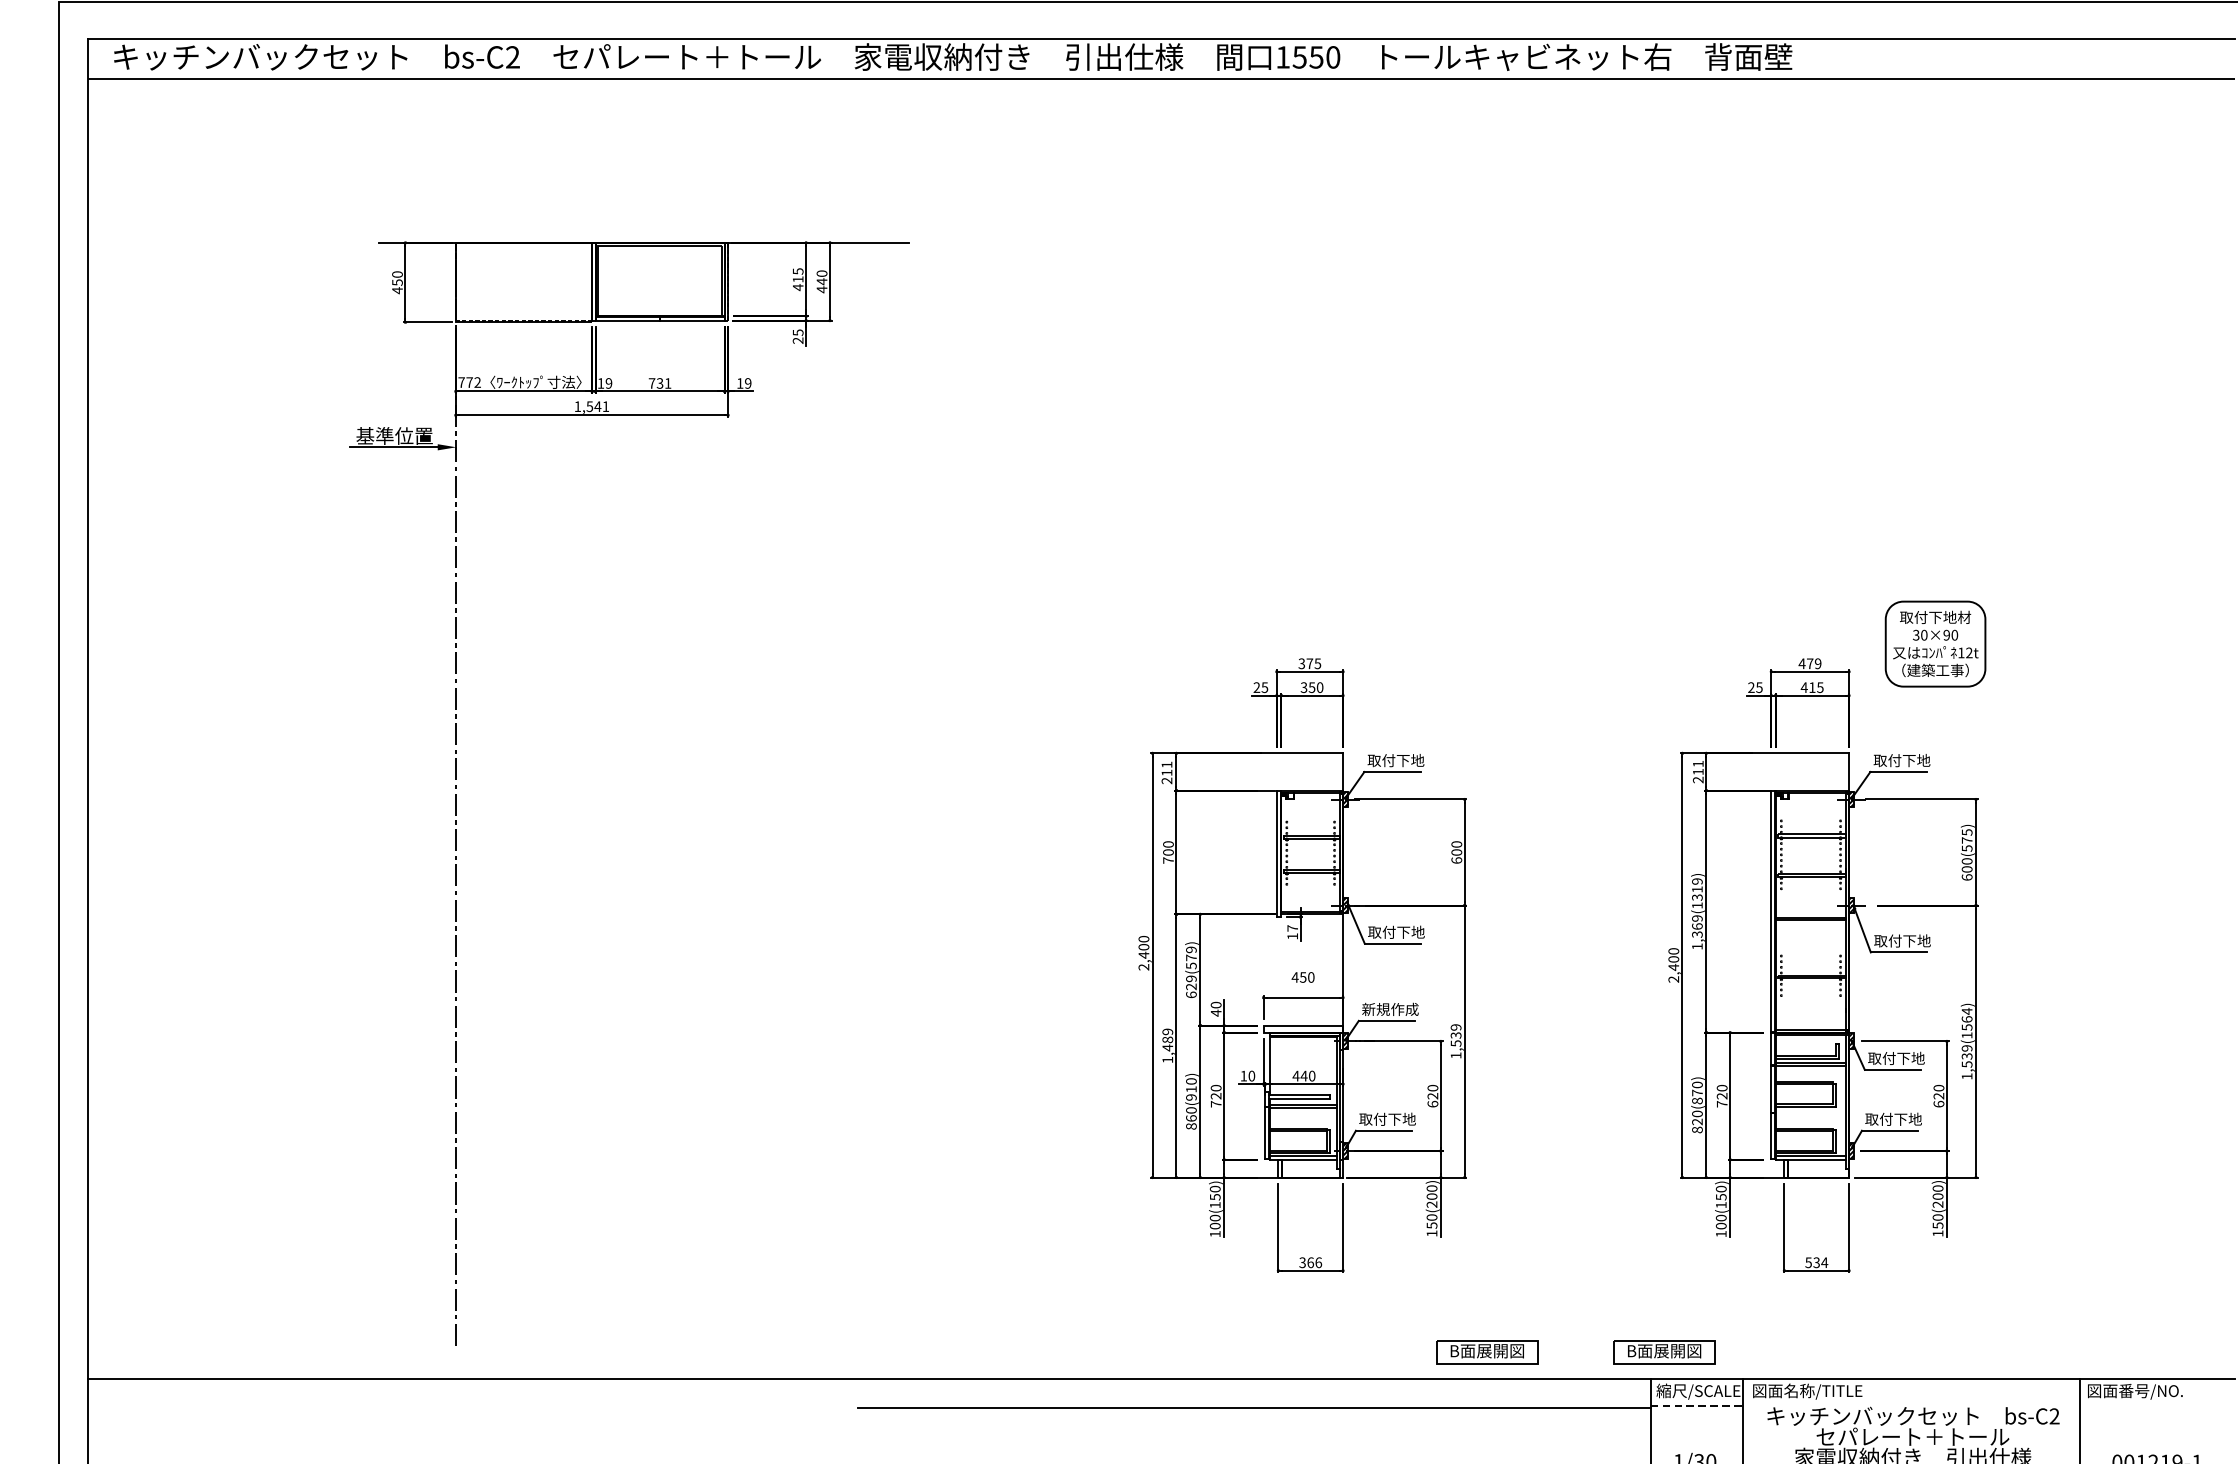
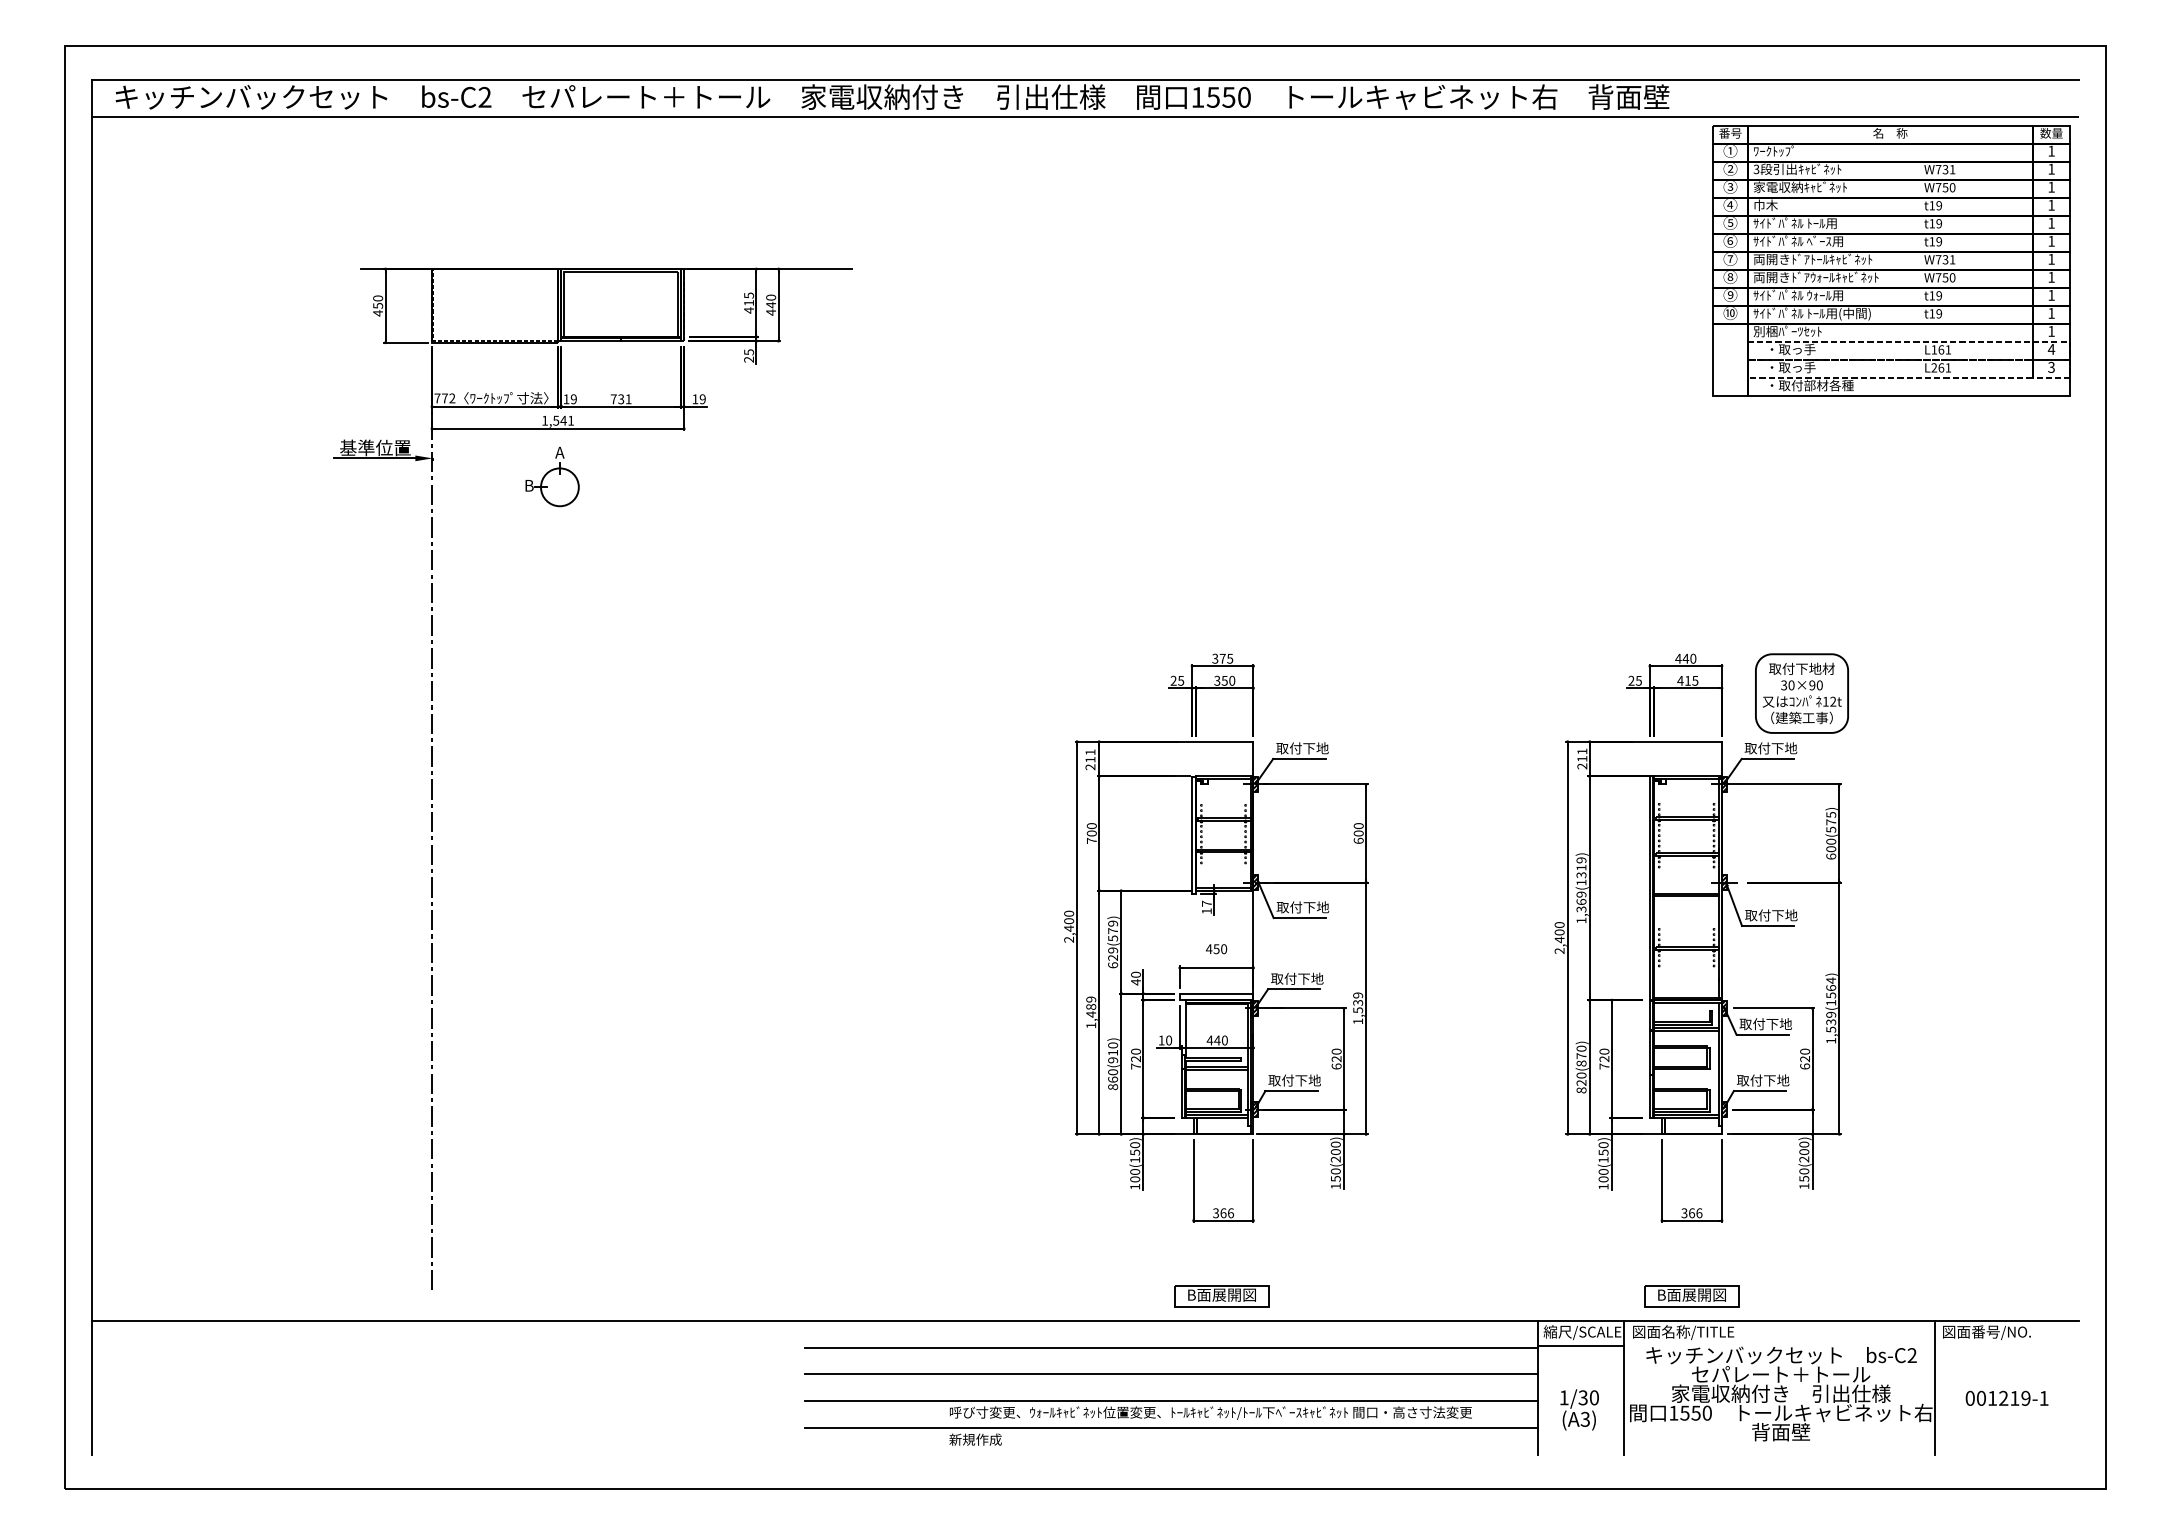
part: (2032, 233) -> (1891, 260), added
part: (585, 466) -> (552, 476), added
part: (1935, 644) -> (1801, 693), moved
text: (1814, 663) -> (1689, 658), 479 -> 440
text: (1390, 1009) -> (1297, 978), 新規作成 -> 取付下地
text: (1816, 1262) -> (1691, 1213), 534 -> 366
part: (1486, 1352) -> (1221, 1296), moved
part: (1663, 1352) -> (1691, 1296), moved
line: (1697, 1406) -> (1581, 1346), dashed -> solid
line: (1254, 1436) -> (1171, 1374), added

